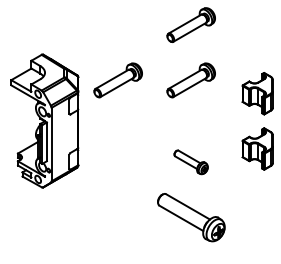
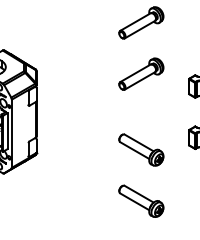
part: (117, 80) -> (73, 74), removed
part: (190, 162) -> (140, 150), size x1.43
part: (190, 217) -> (140, 201), size x0.71

